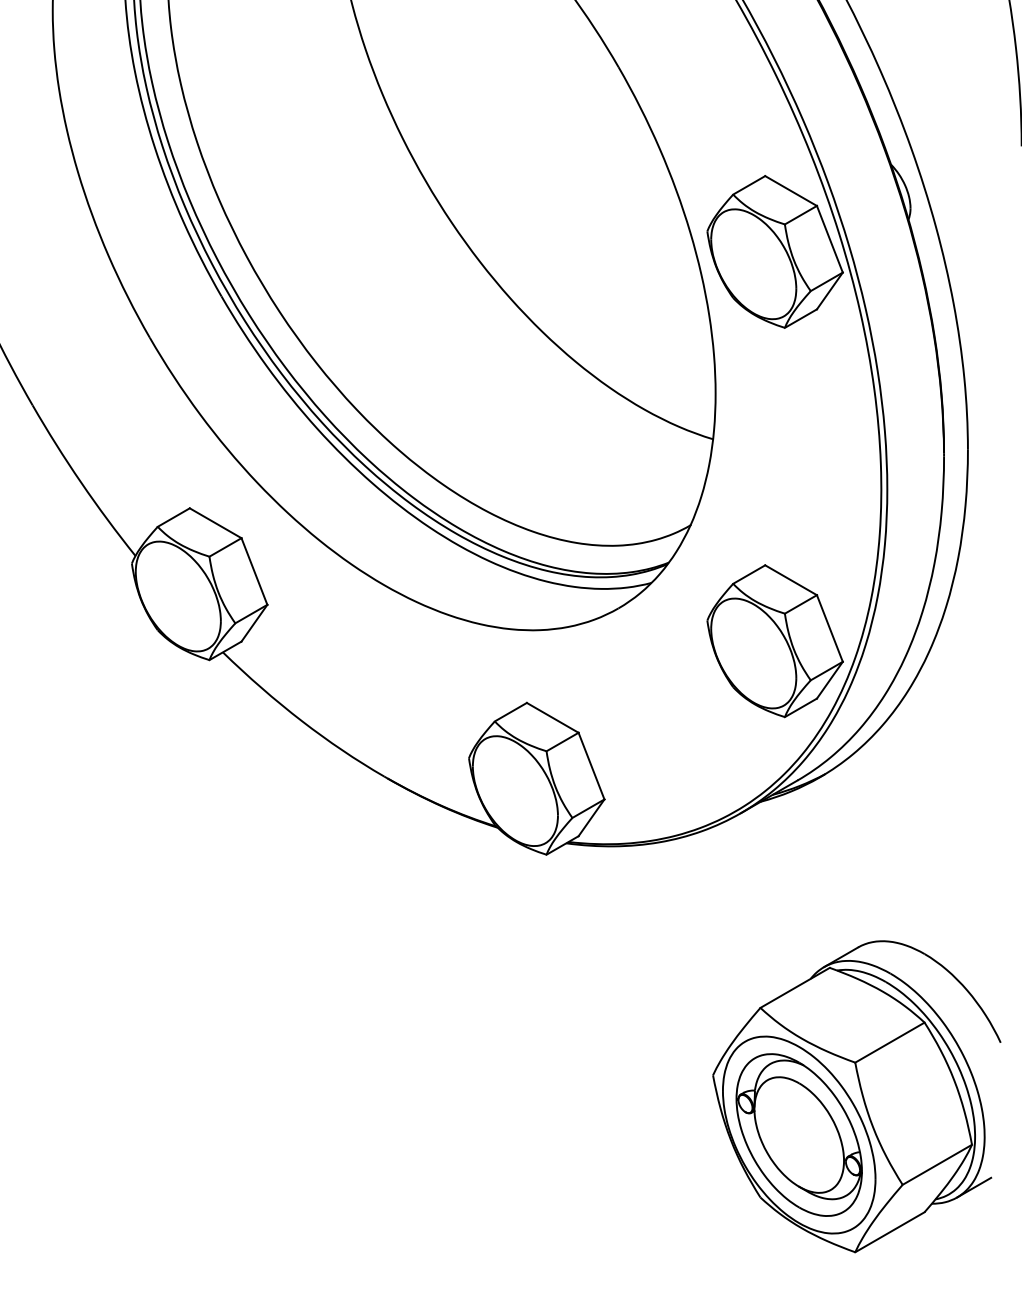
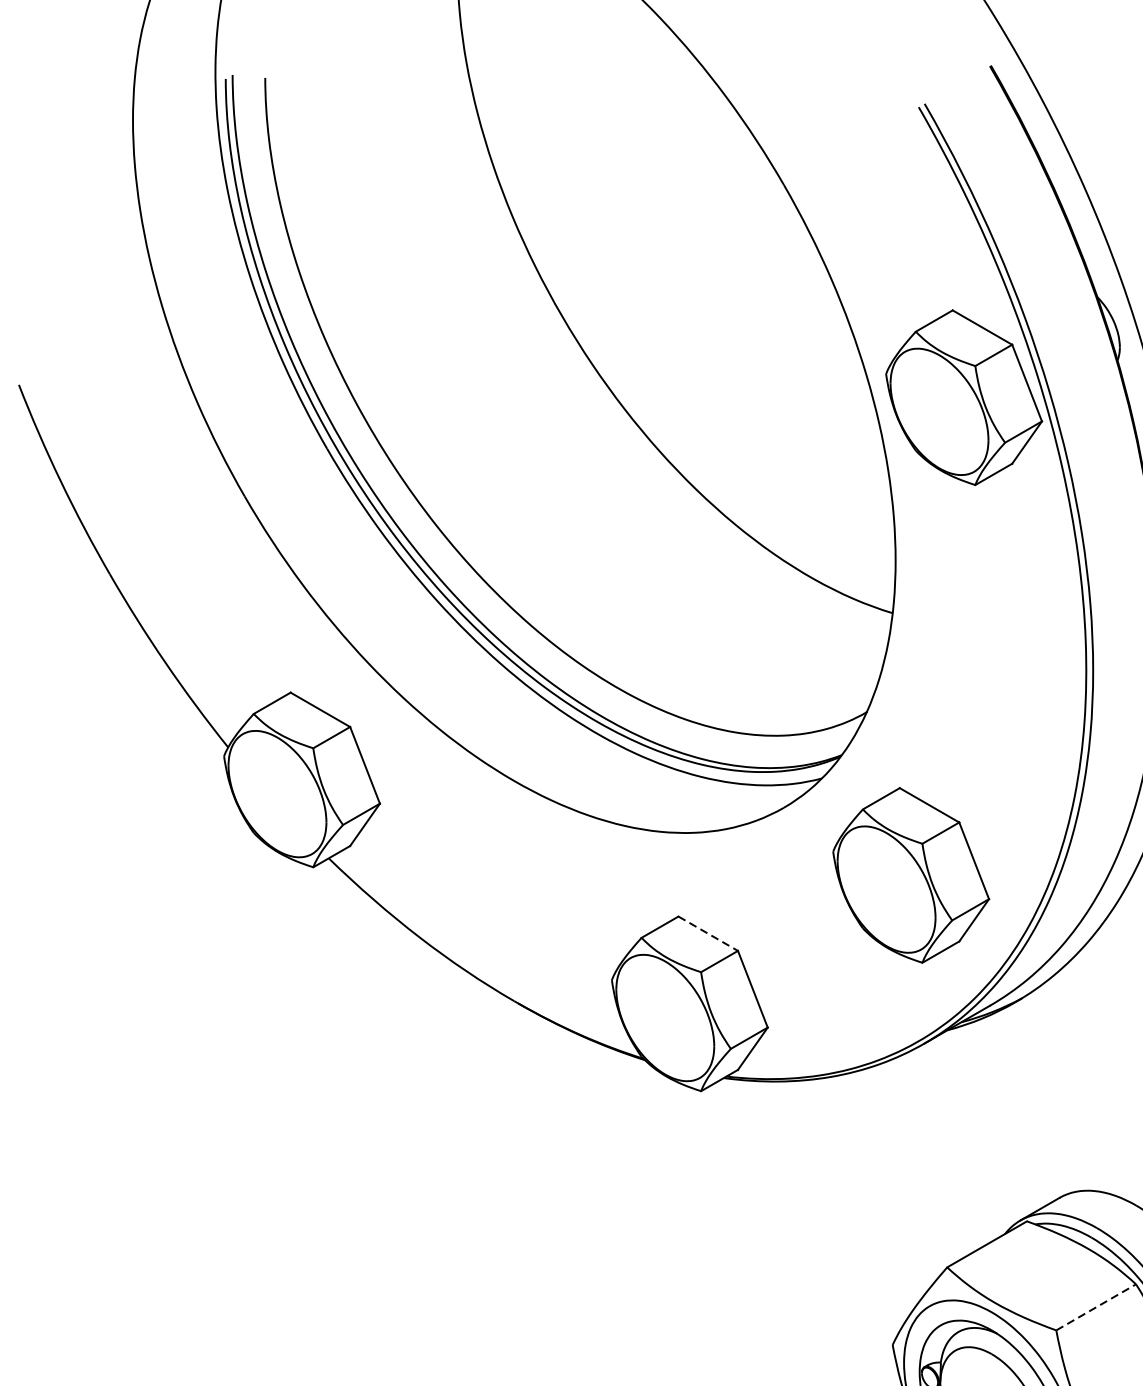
part: (774, 641) -> (910, 875), moved
line: (552, 717) -> (707, 933), solid -> dashed
line: (890, 1042) -> (1096, 1307), solid -> dashed

